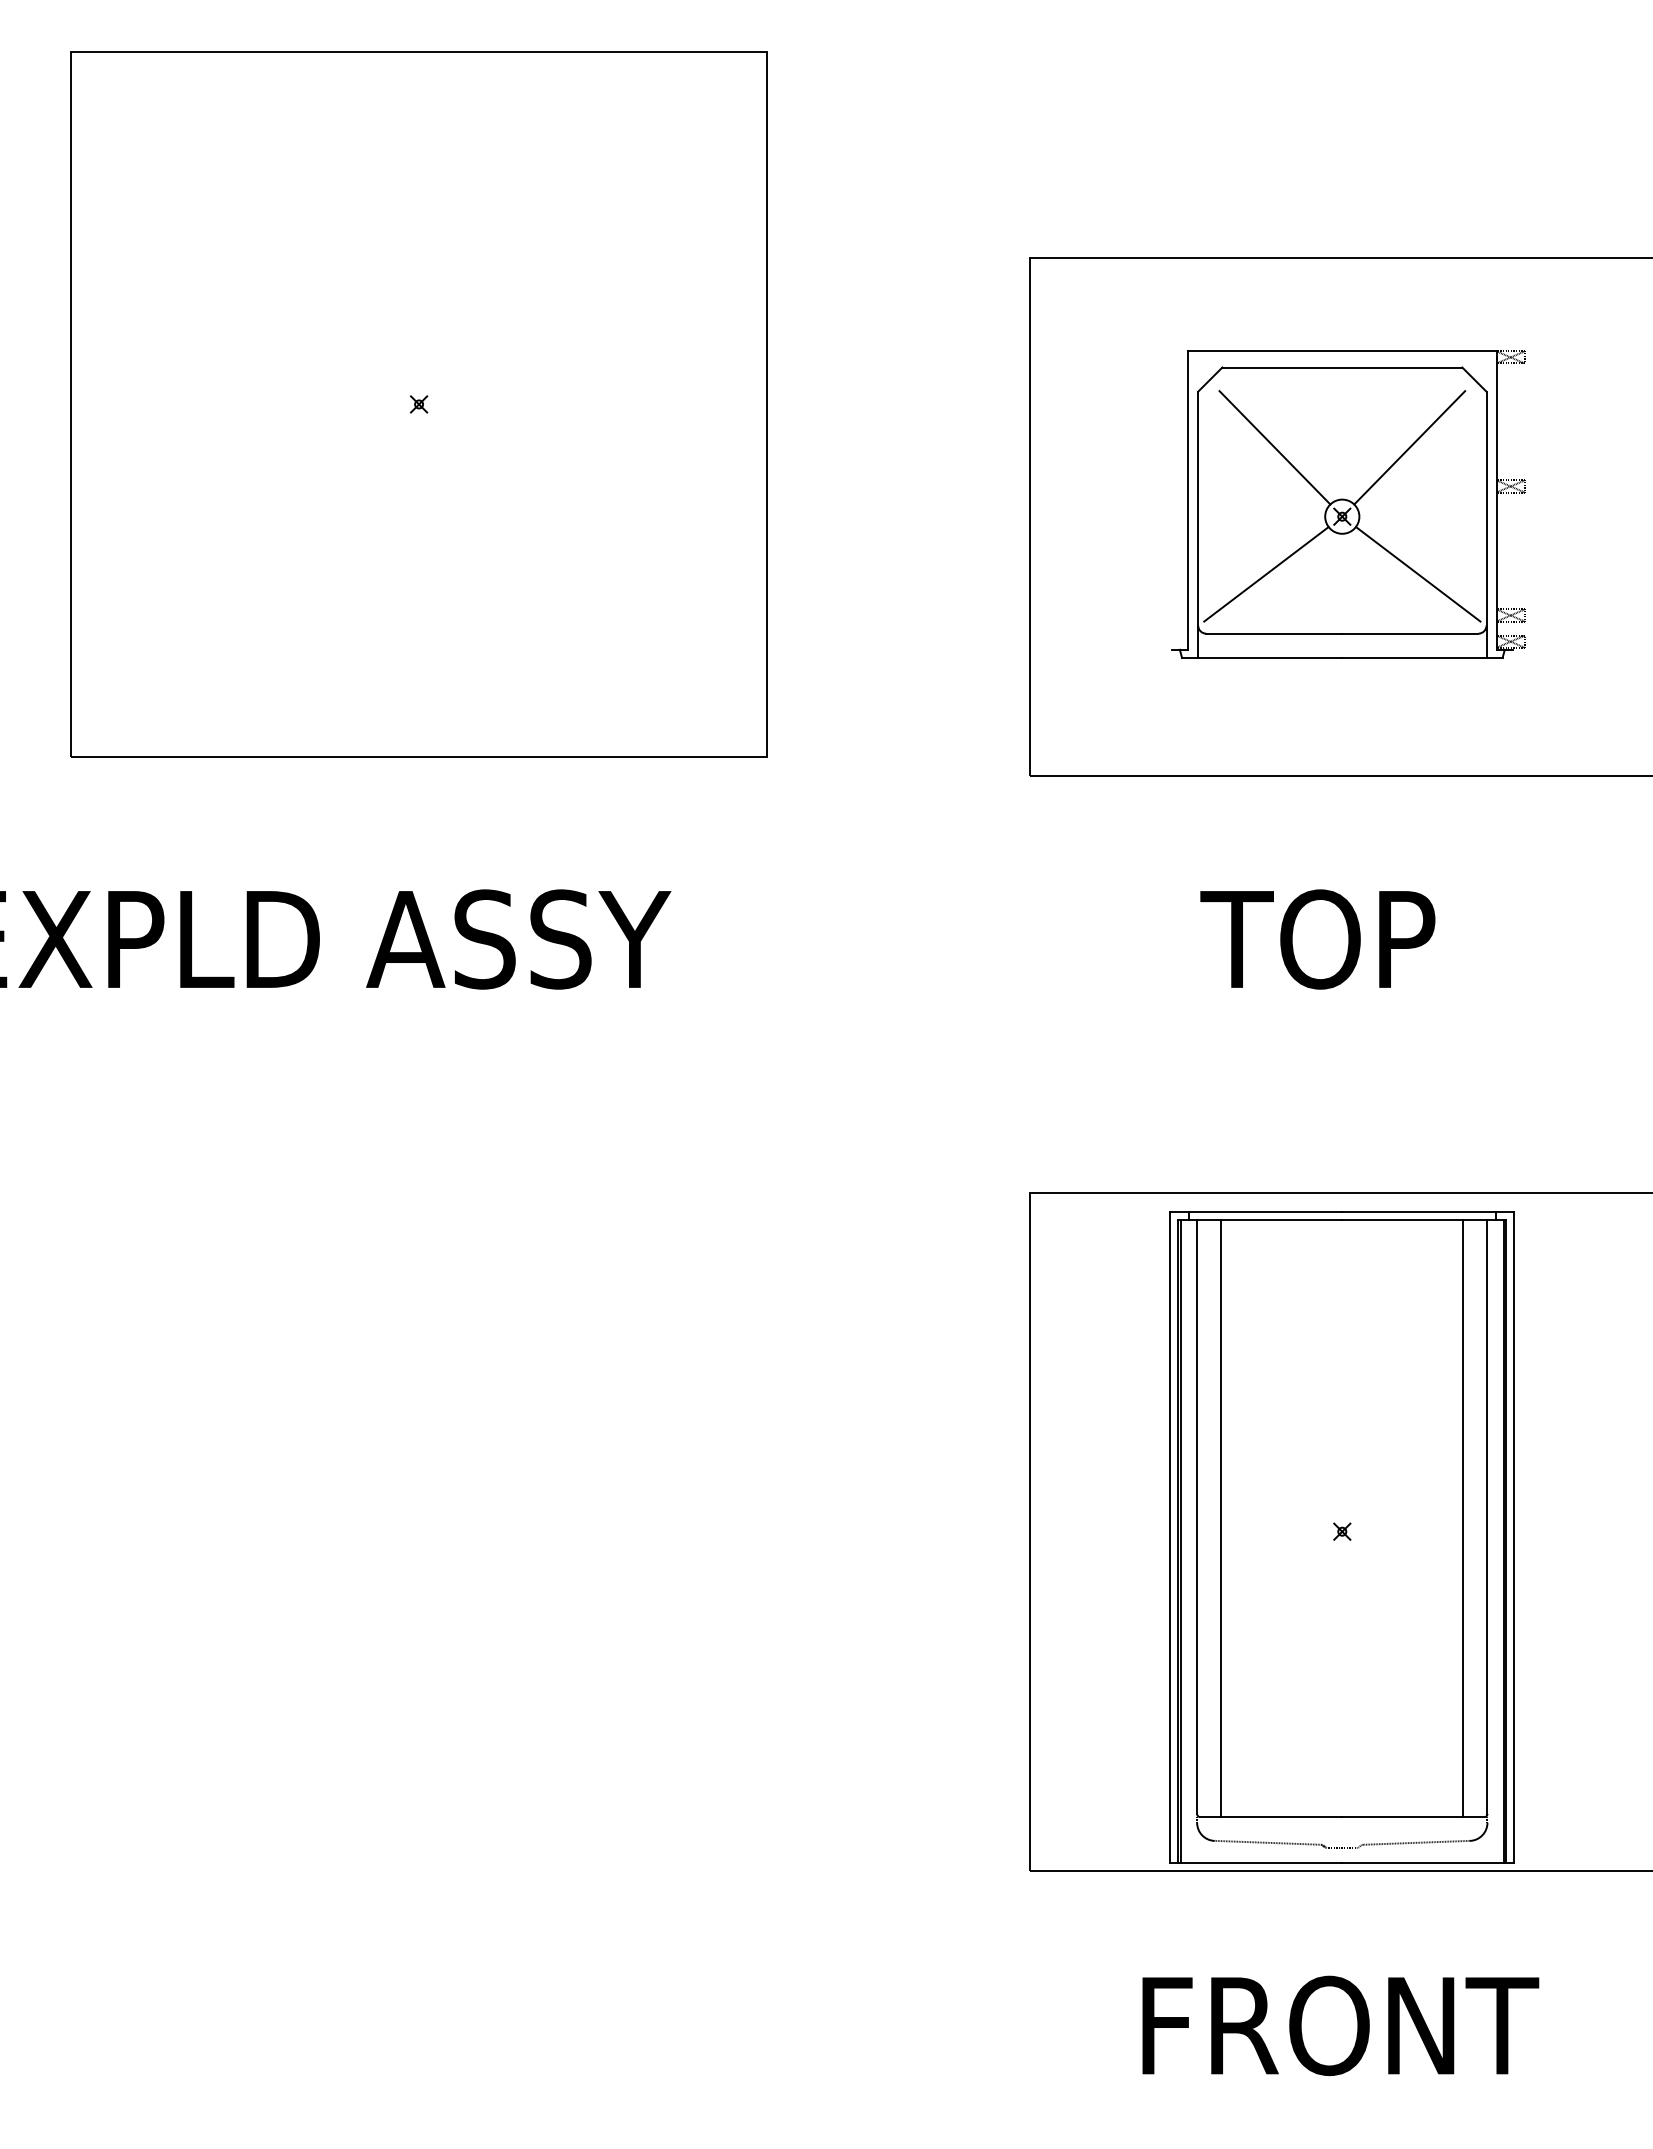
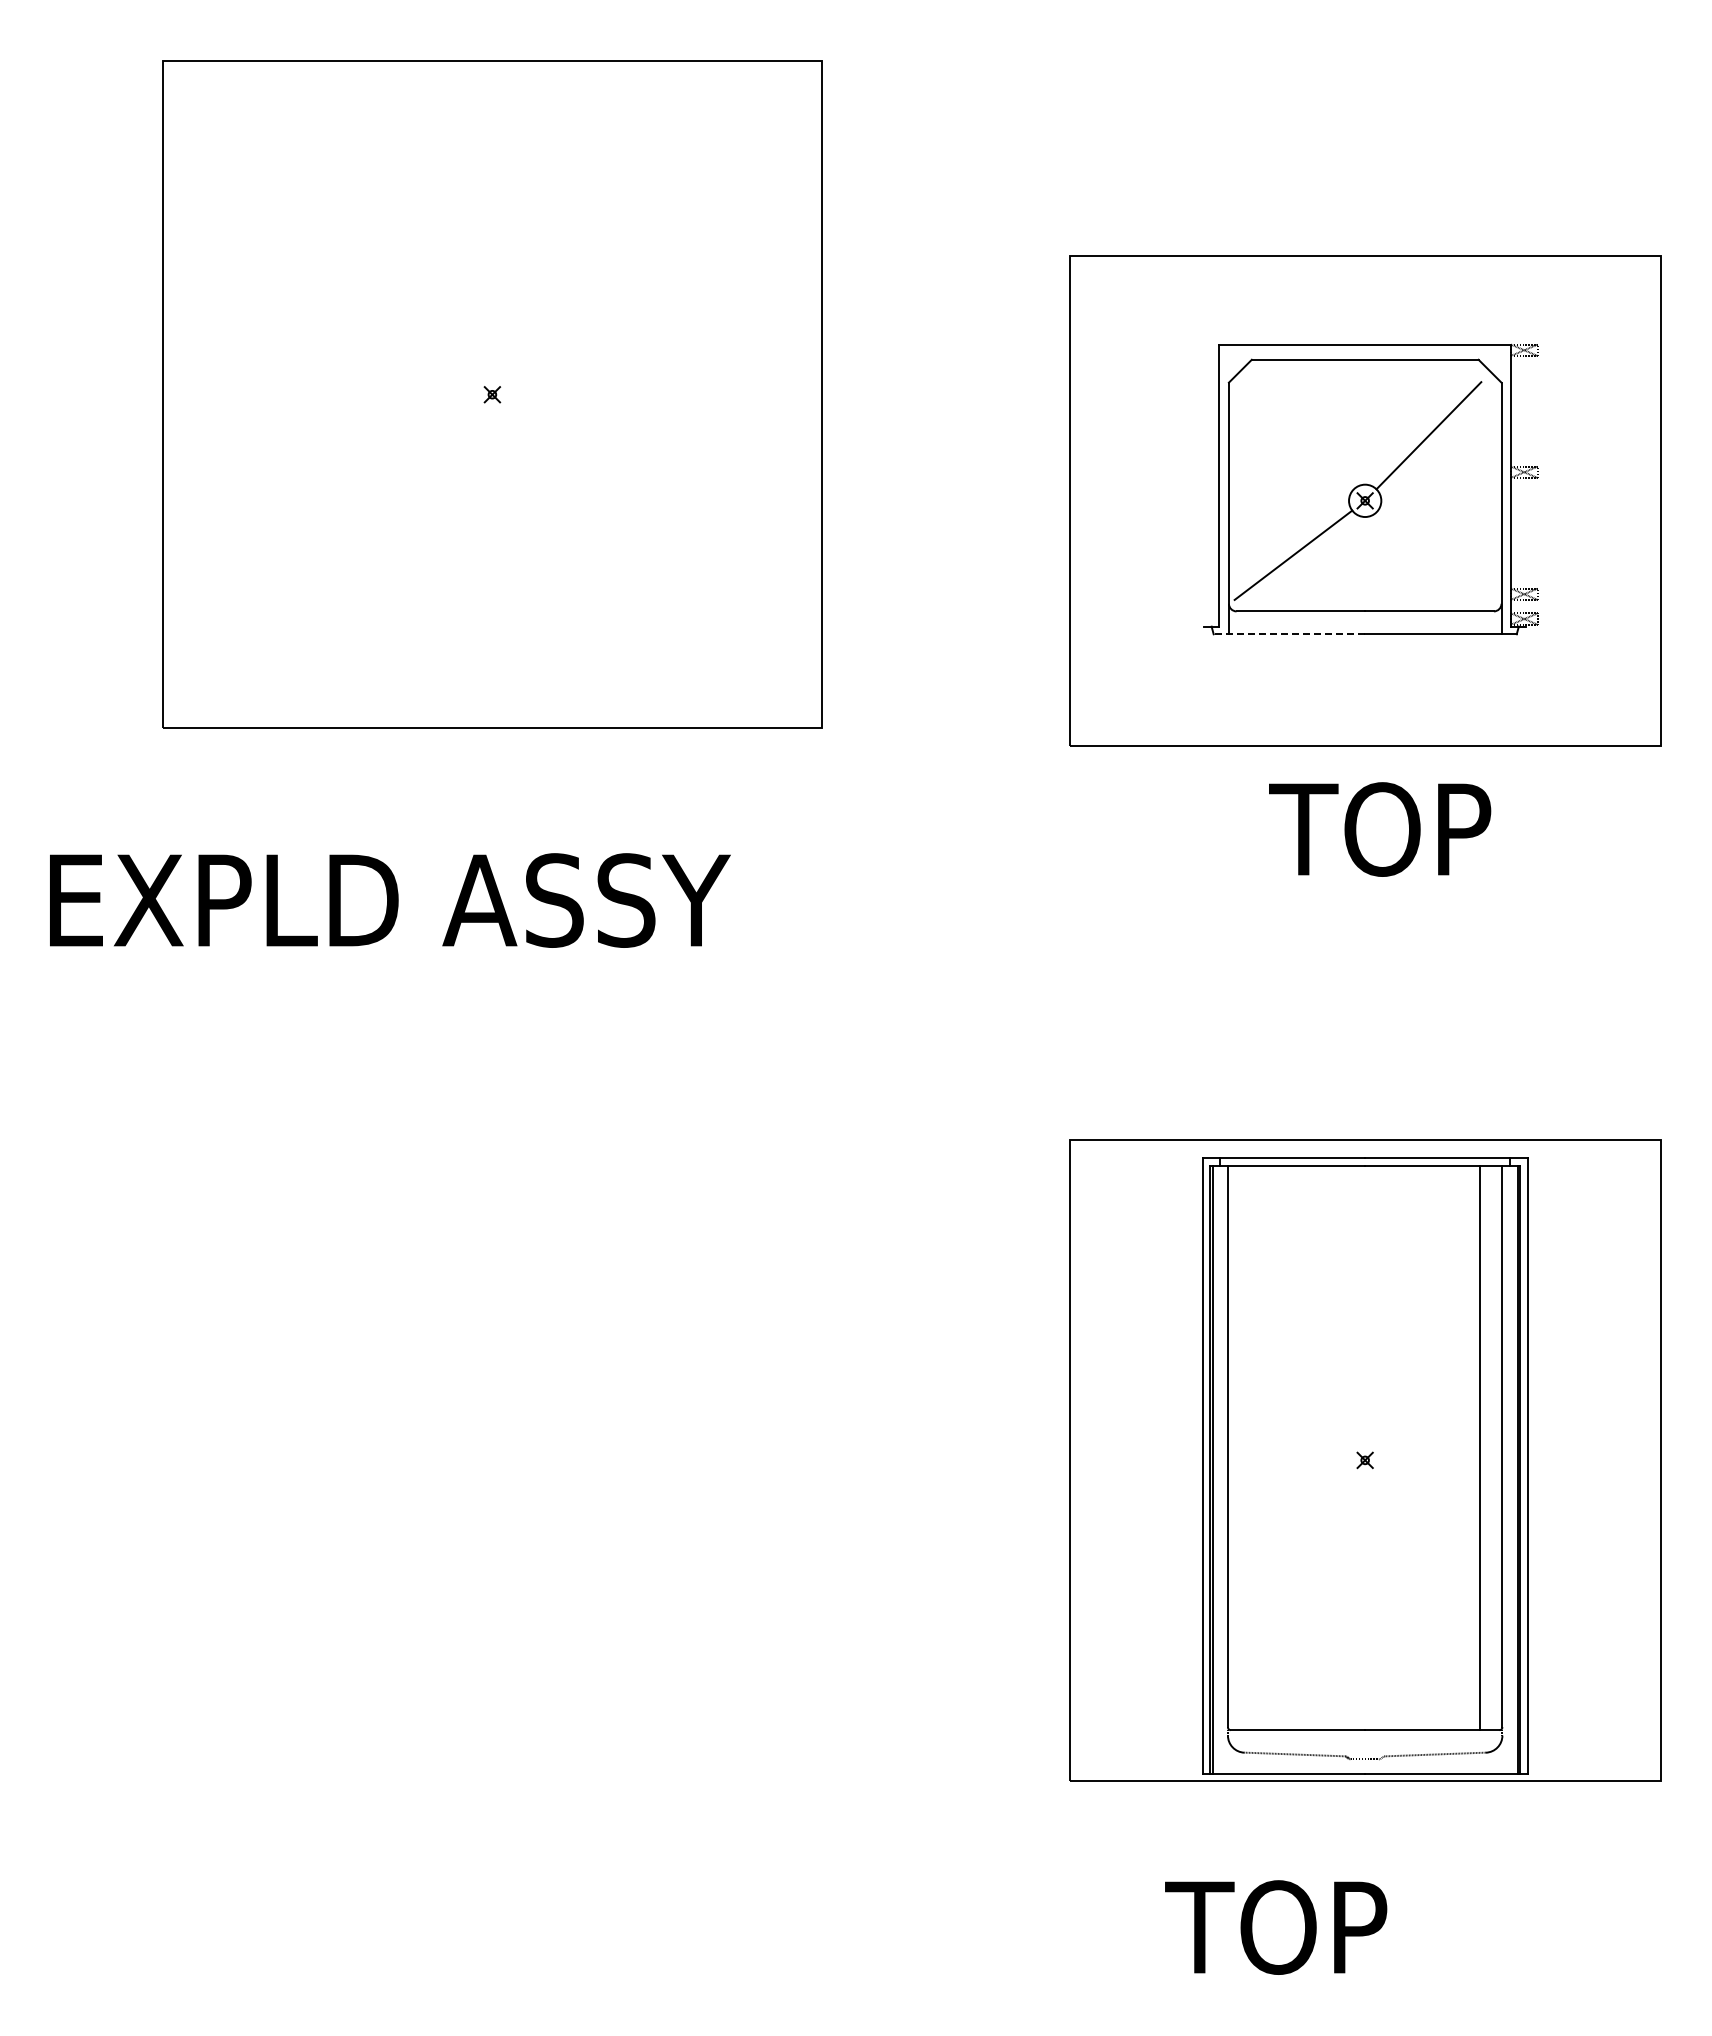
line: (1274, 447) -> (1301, 435), removed
line: (1417, 573) -> (1436, 554), removed
line: (1262, 658) -> (1289, 634), solid -> dashed
text: (1318, 939) -> (1380, 829), moved
line: (1220, 1518) -> (1250, 1447), removed
text: (1335, 2025) -> (1358, 1927), FRONT -> TOP

